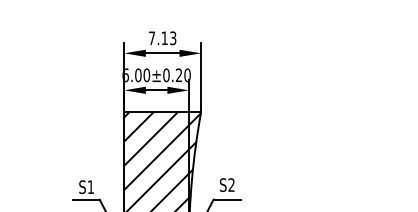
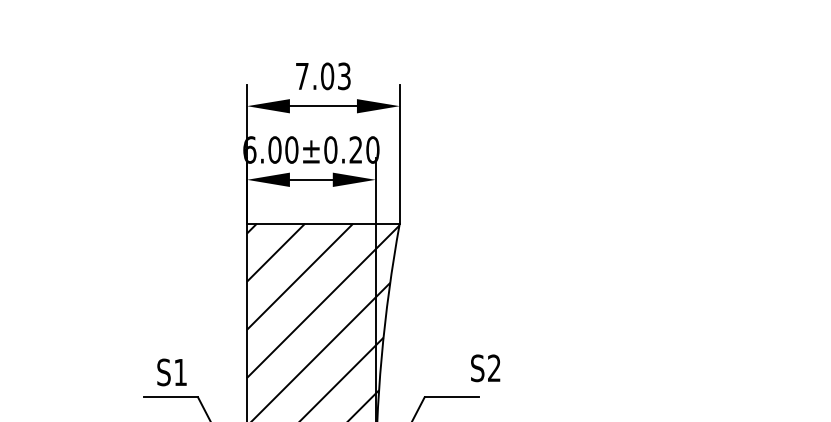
text: (164, 38) -> (326, 76), 7.13 -> 7.03
text: (227, 184) -> (486, 367), moved

